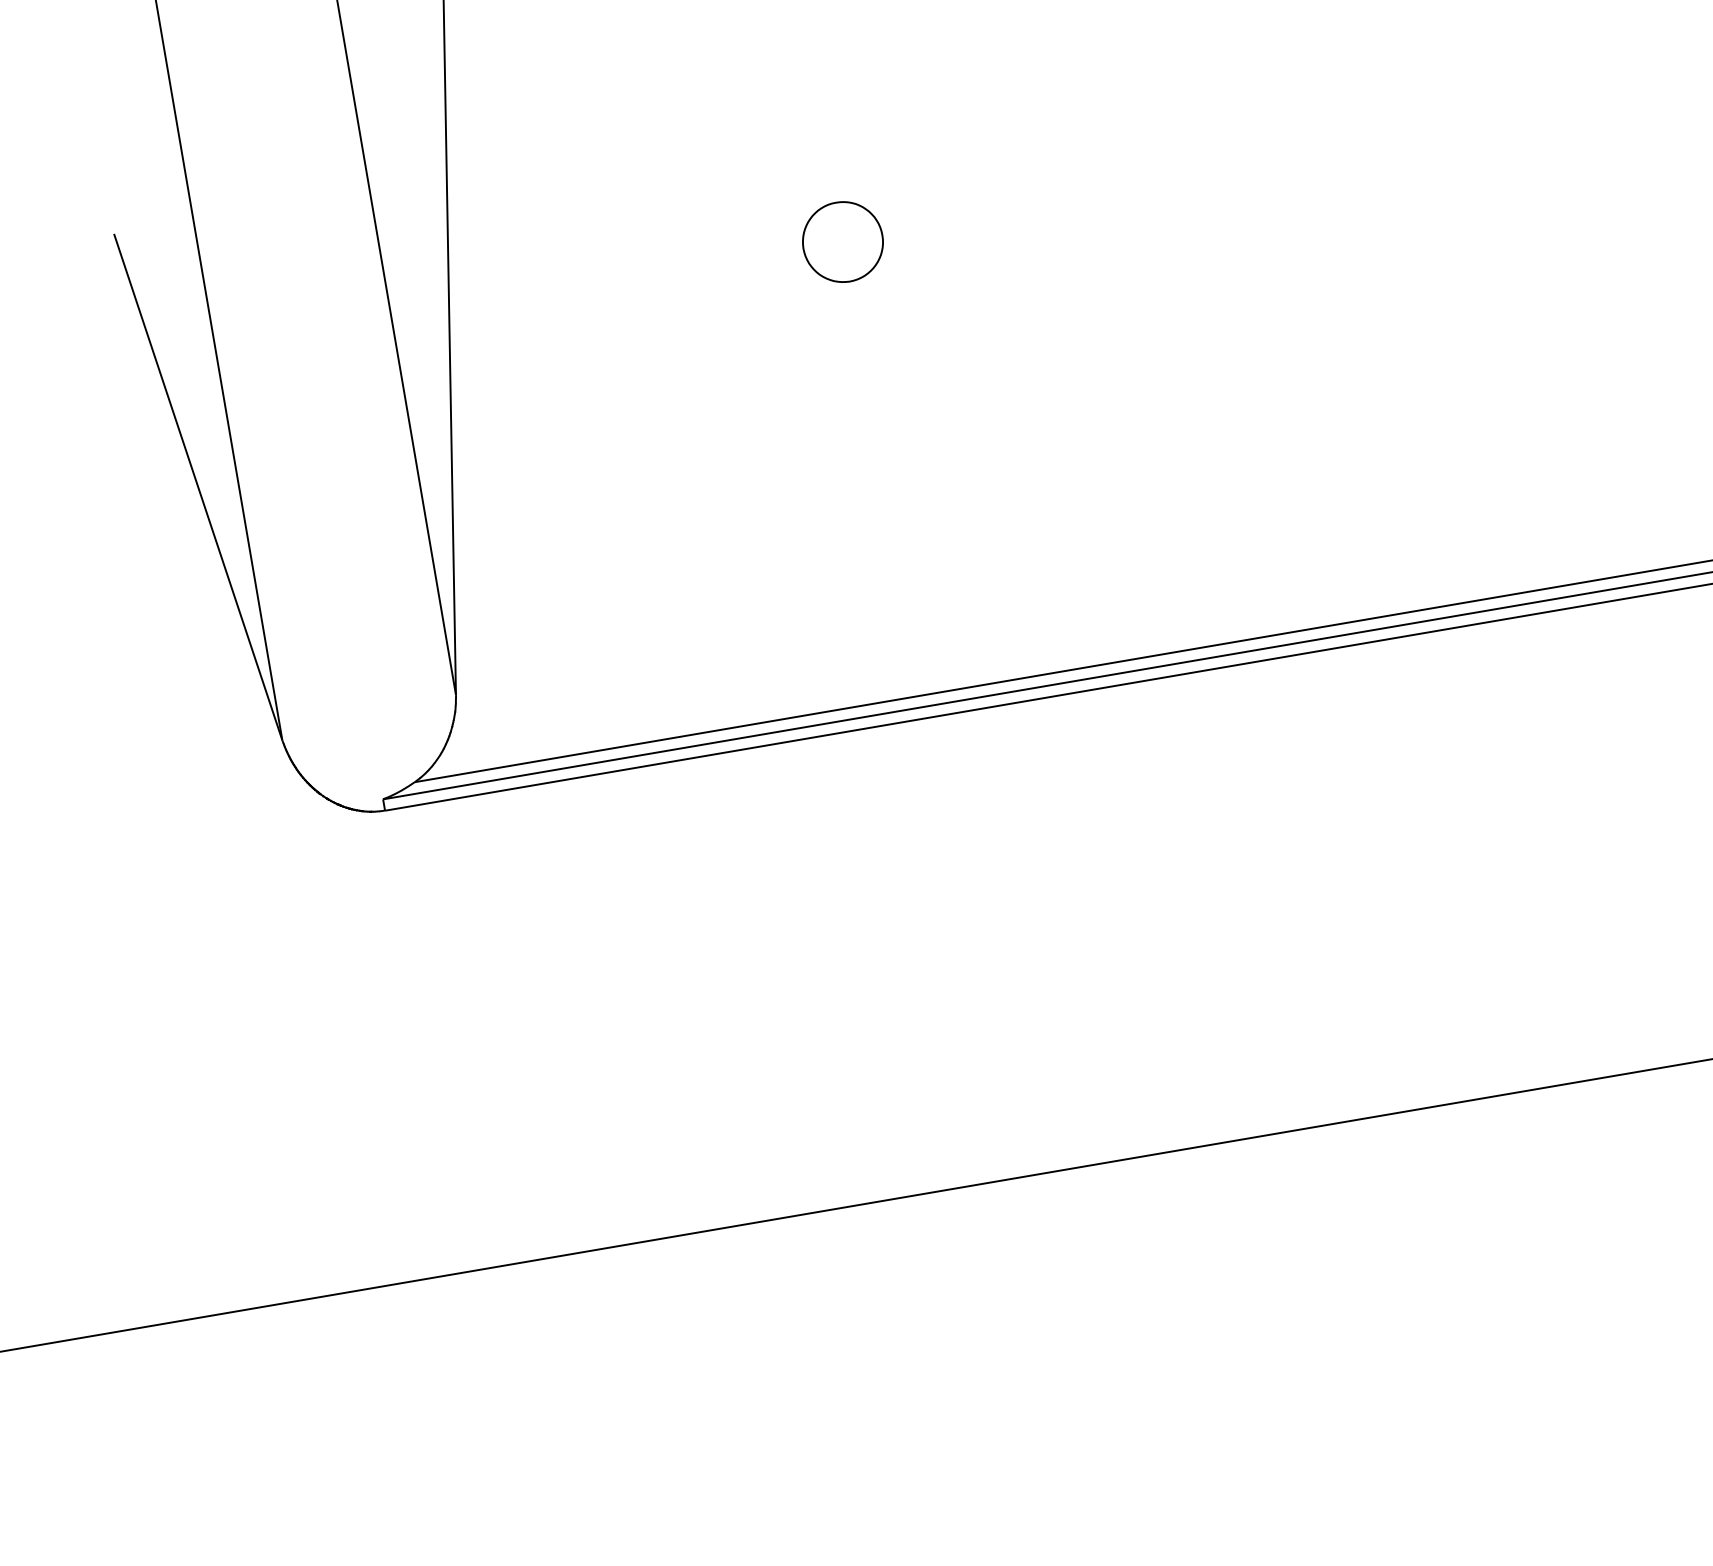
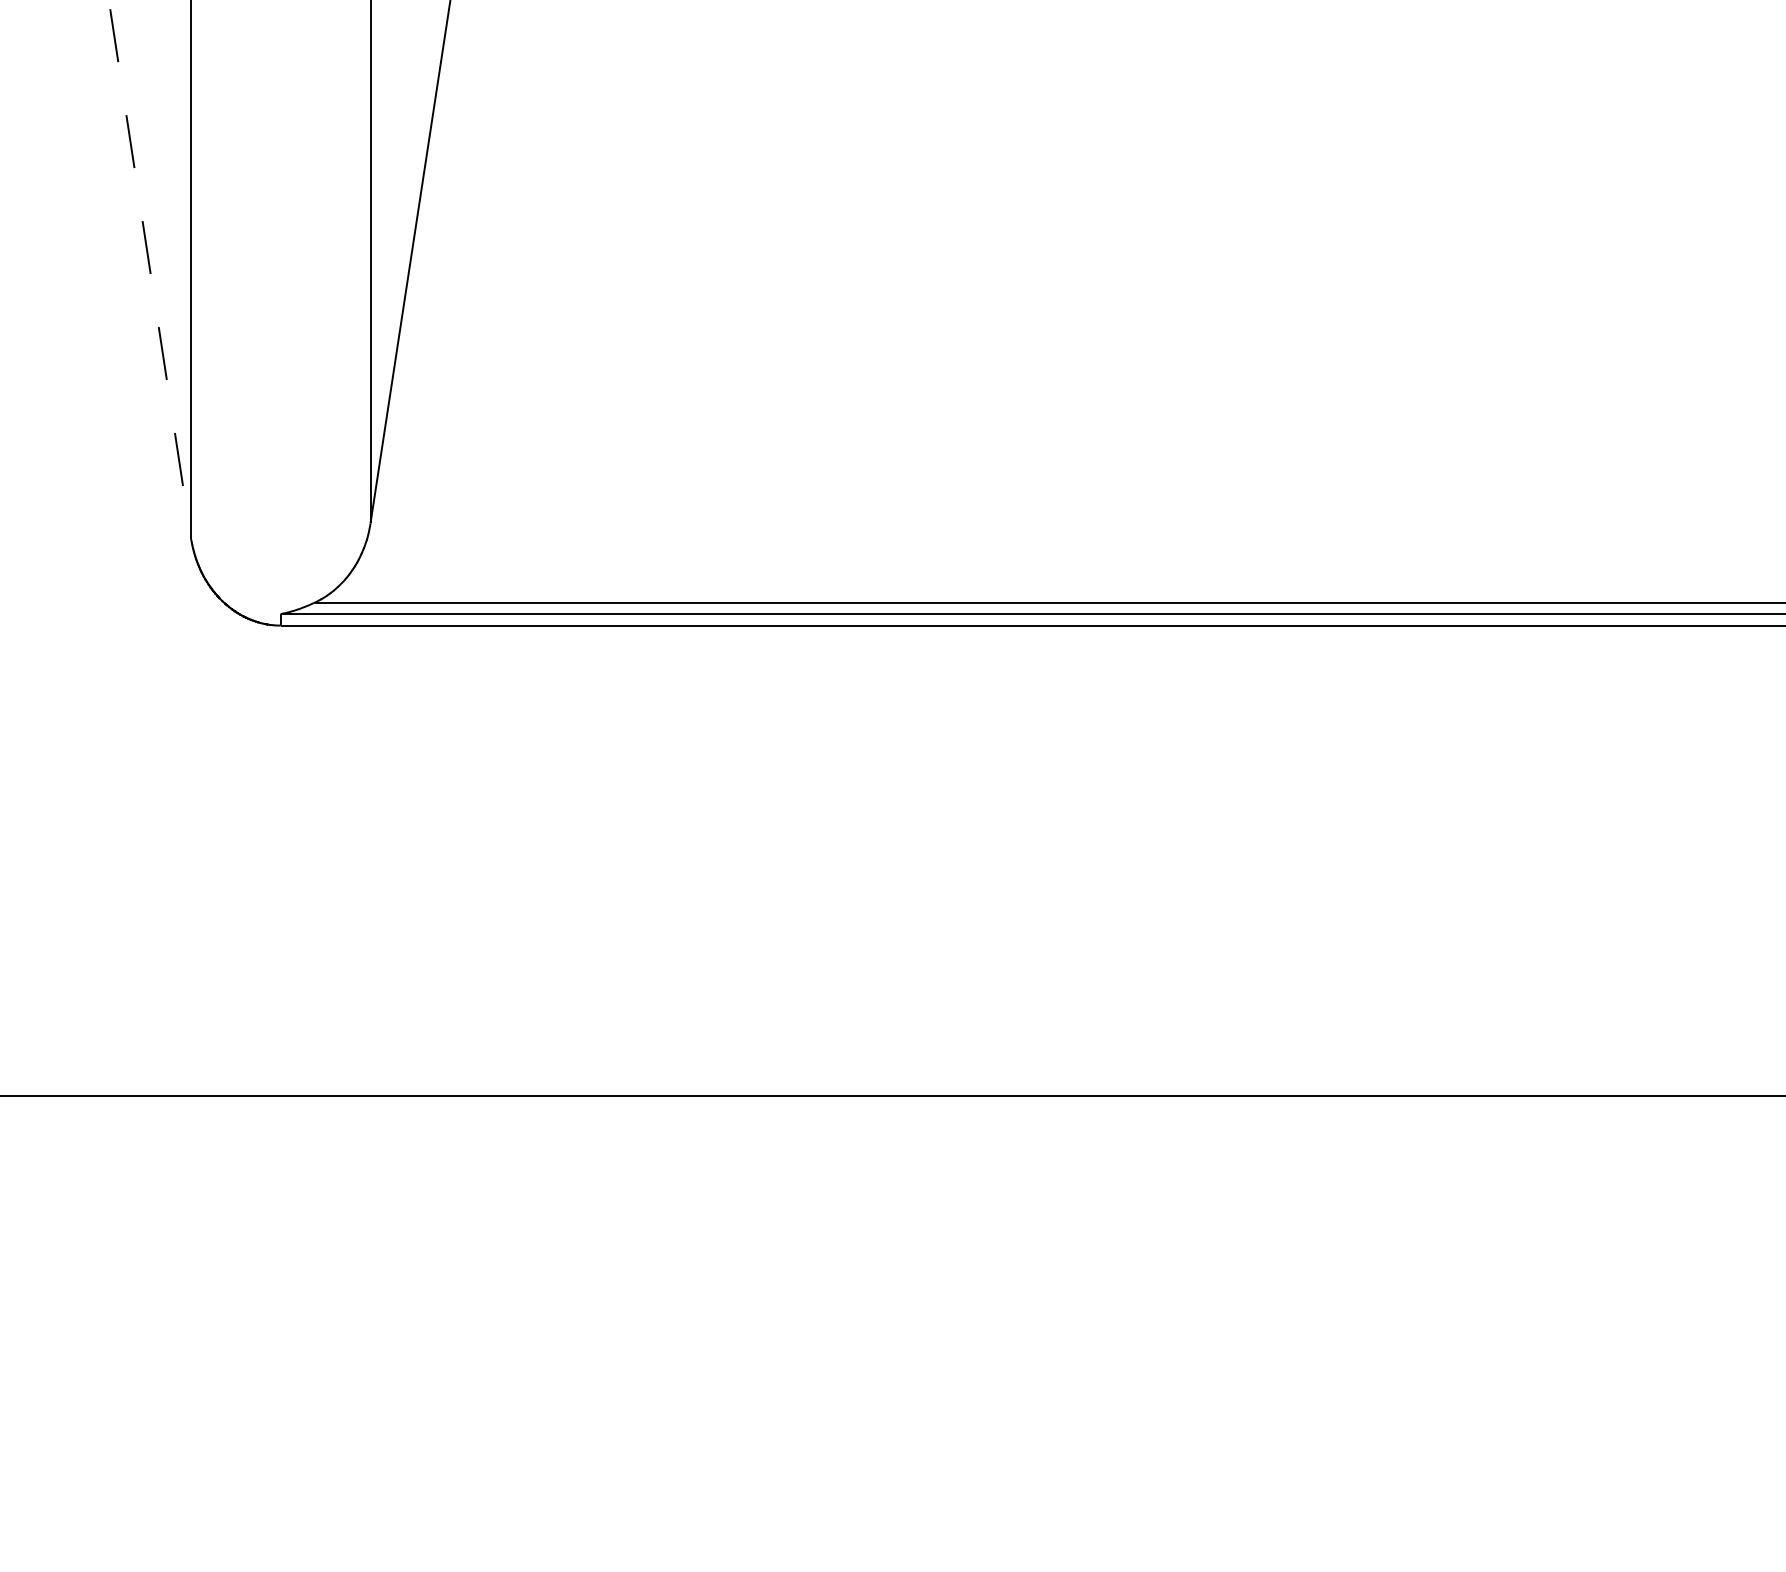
part: (843, 241) -> (830, 140), removed
line: (197, 486) -> (150, 273), solid -> dashed

